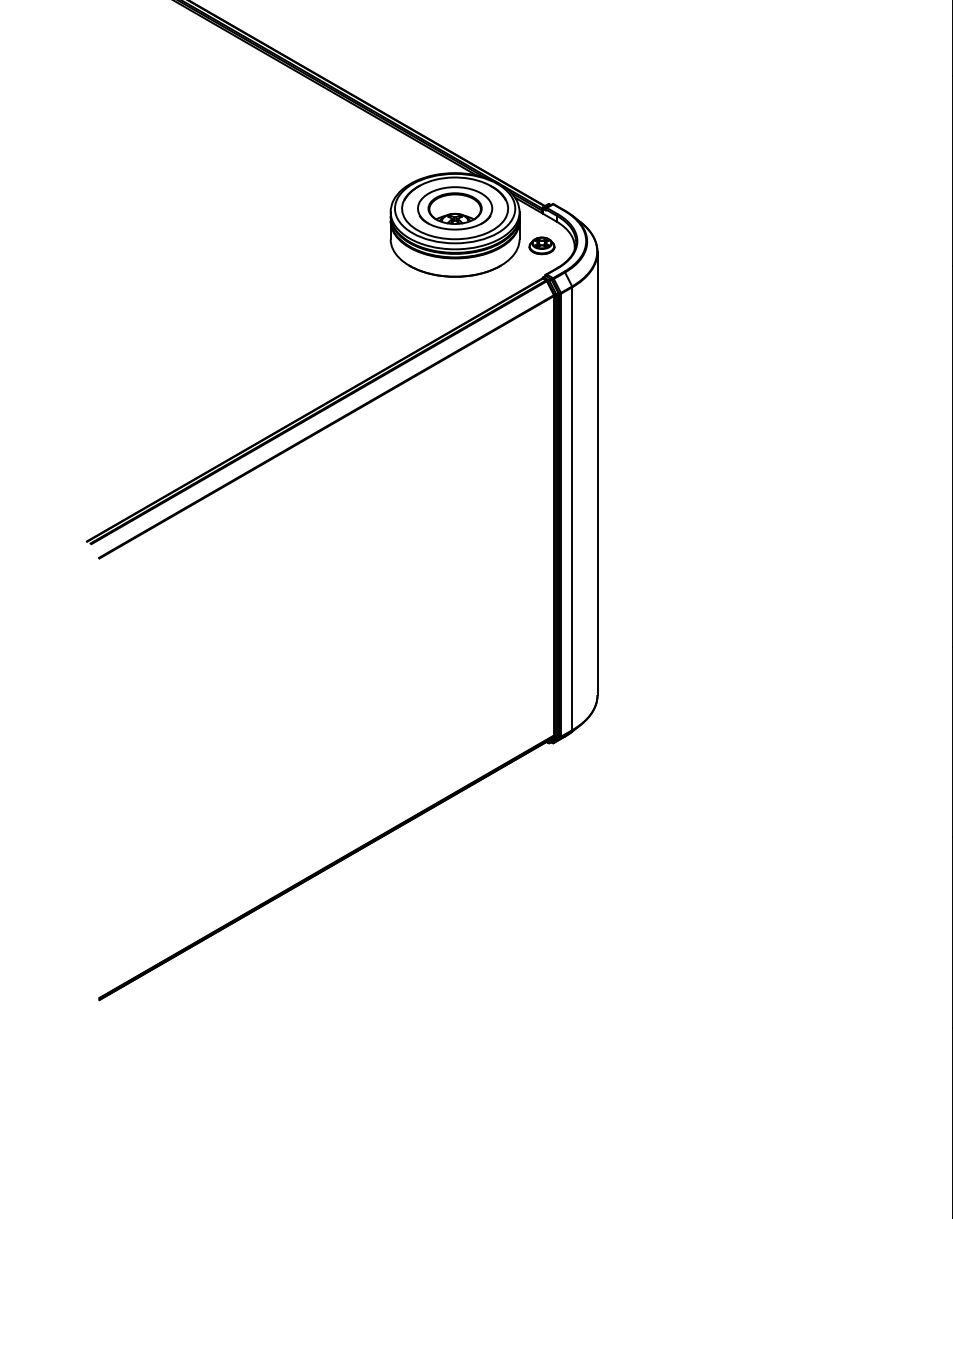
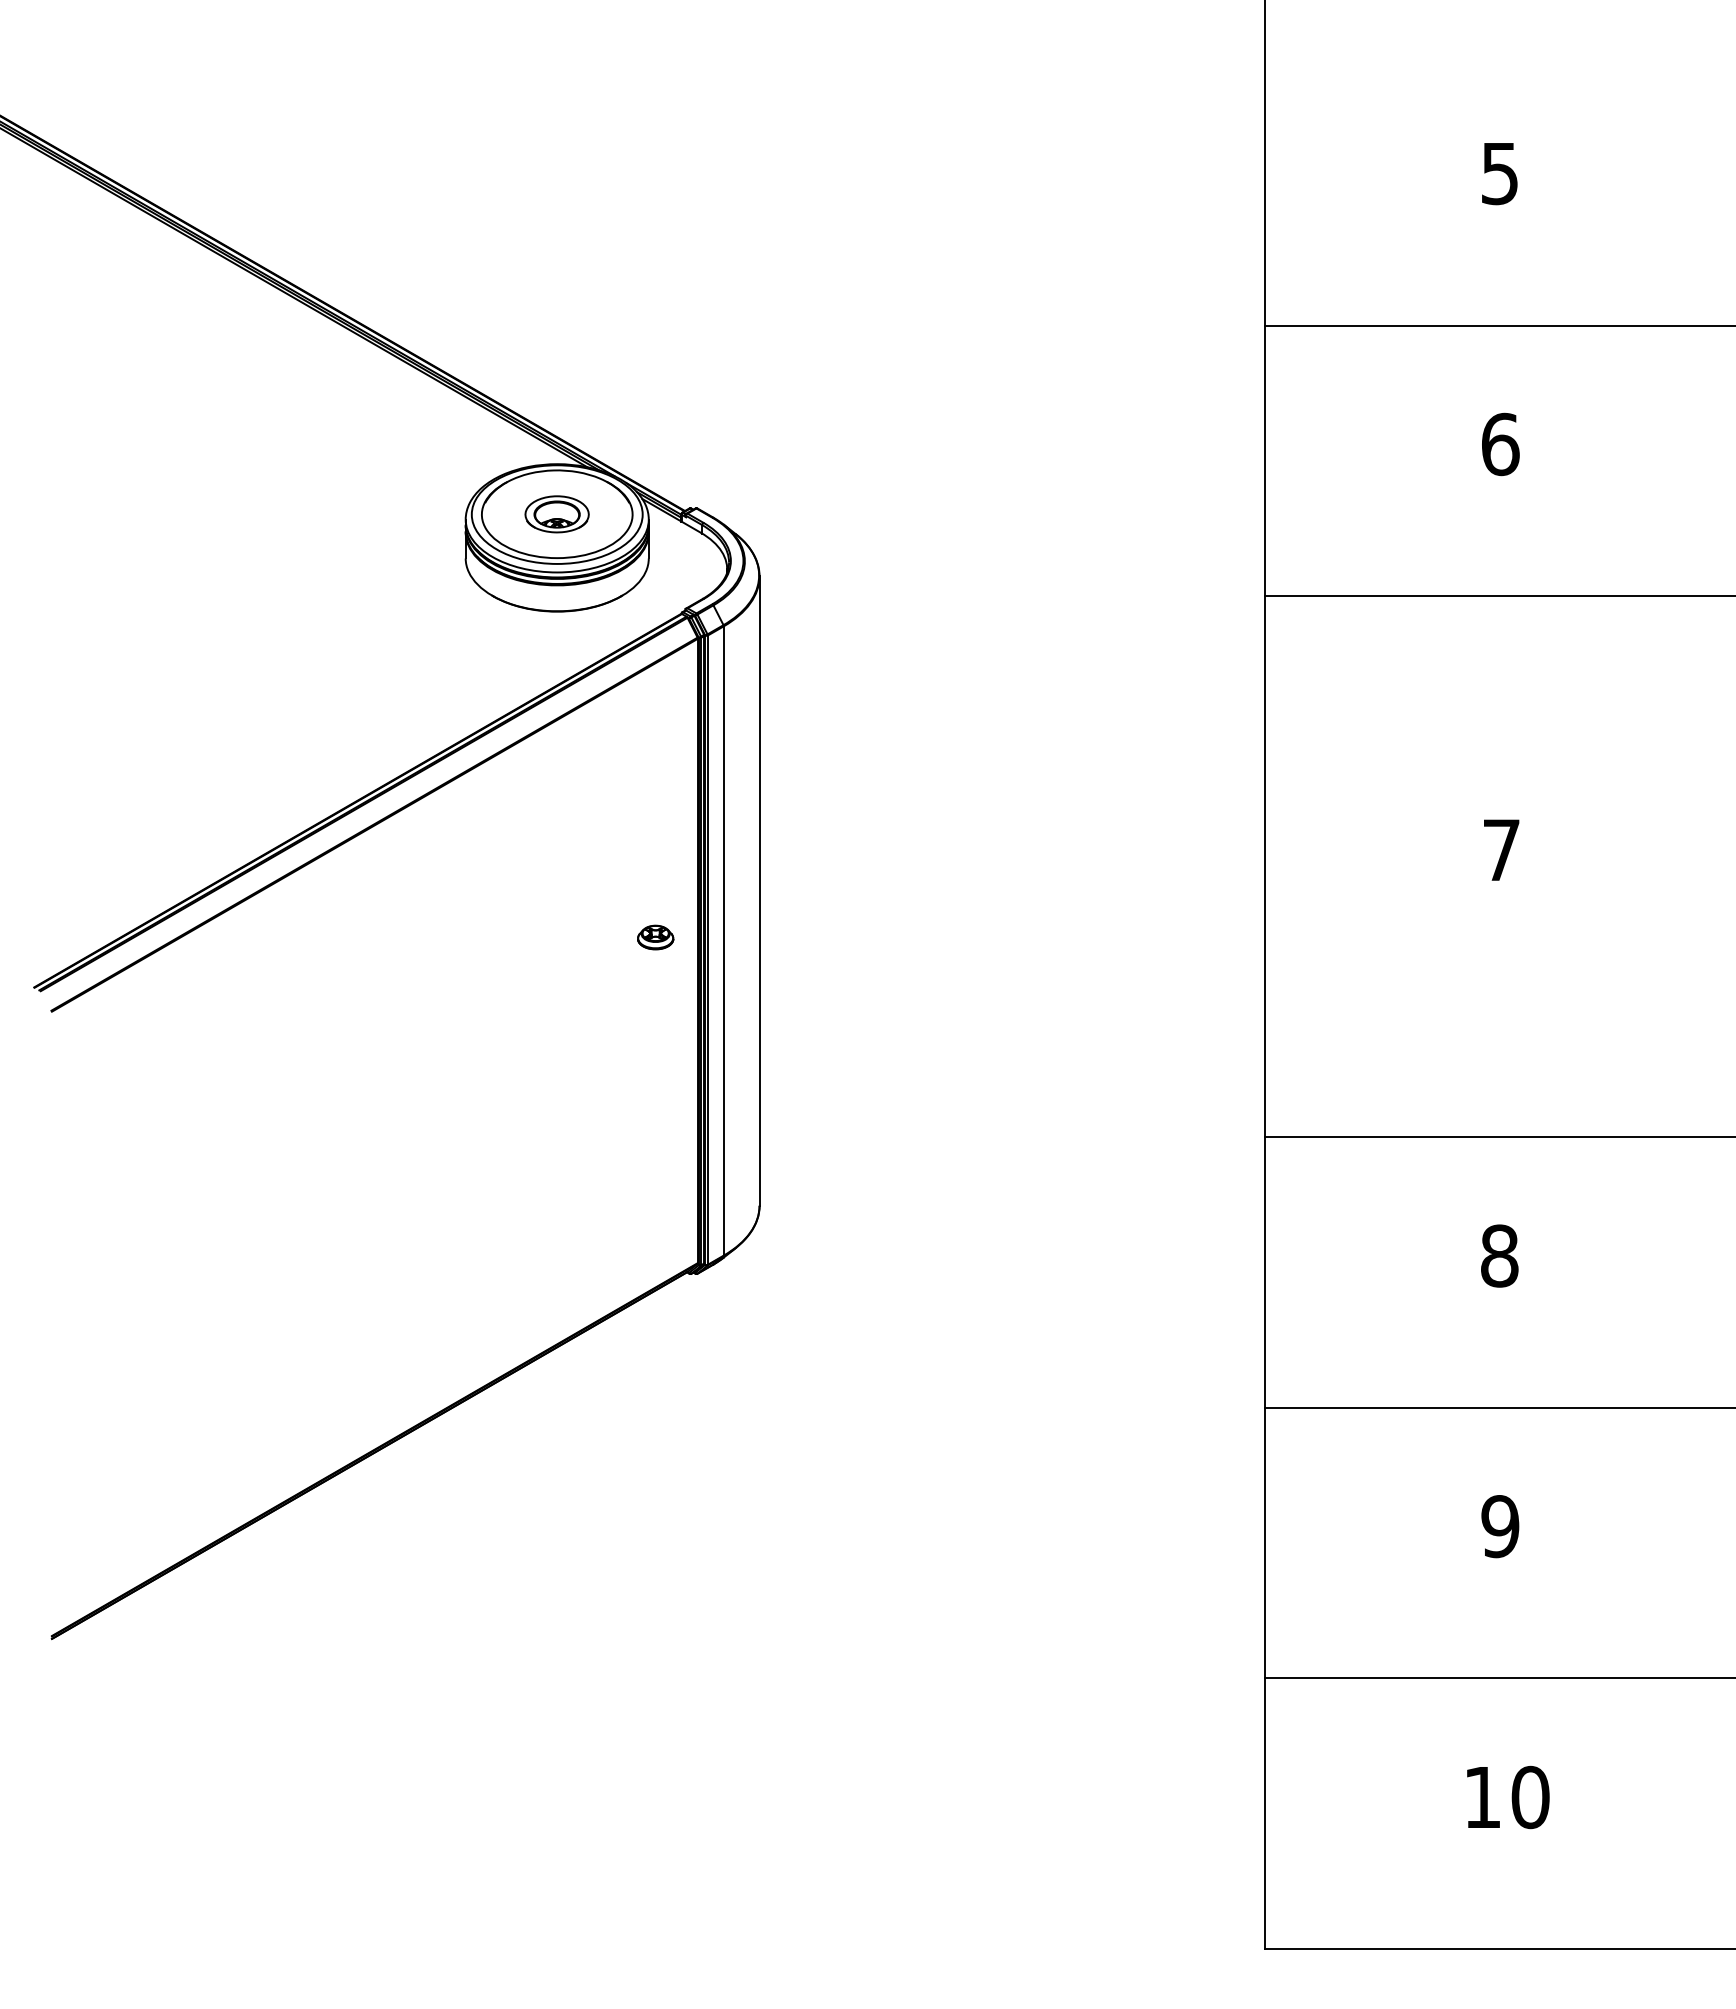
part: (454, 208) -> (556, 514), size x0.6
part: (541, 245) -> (655, 937), moved

